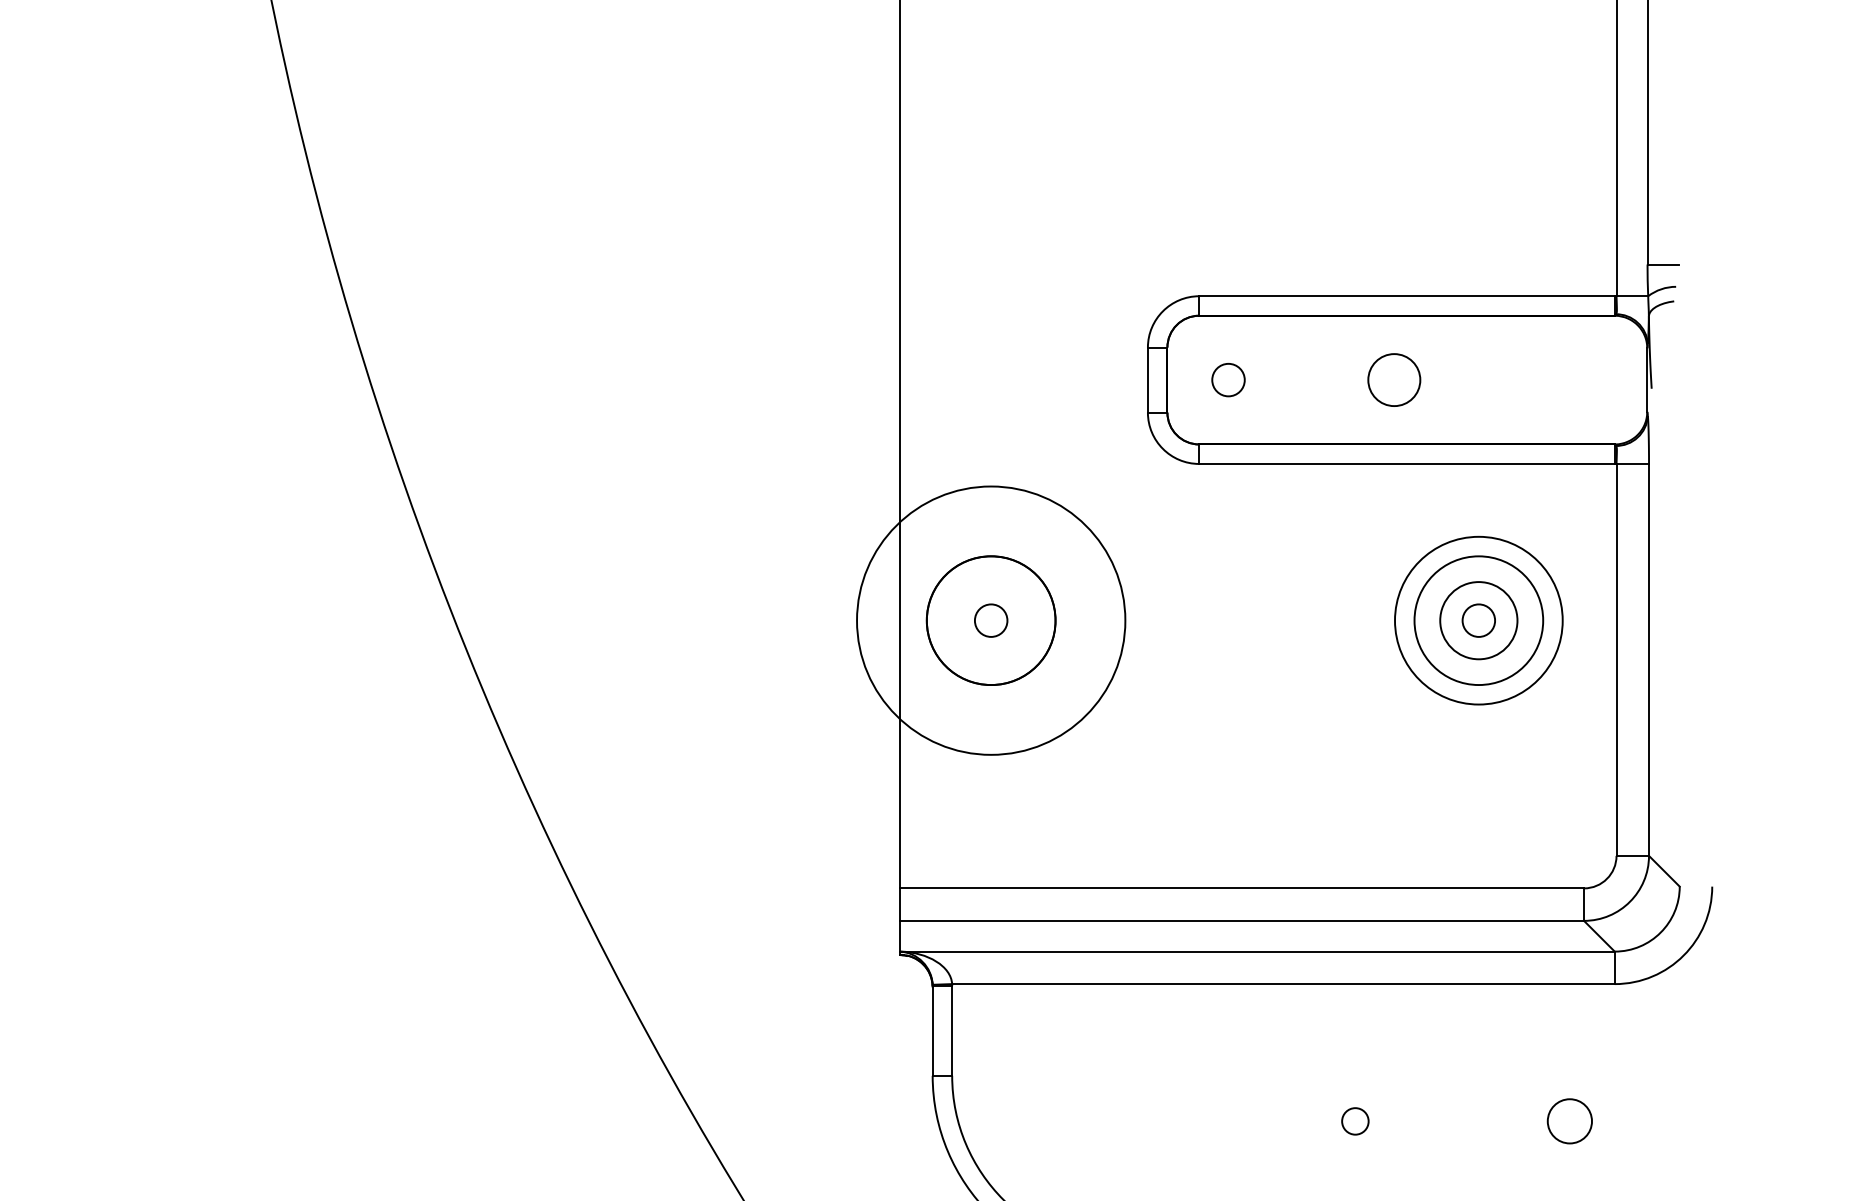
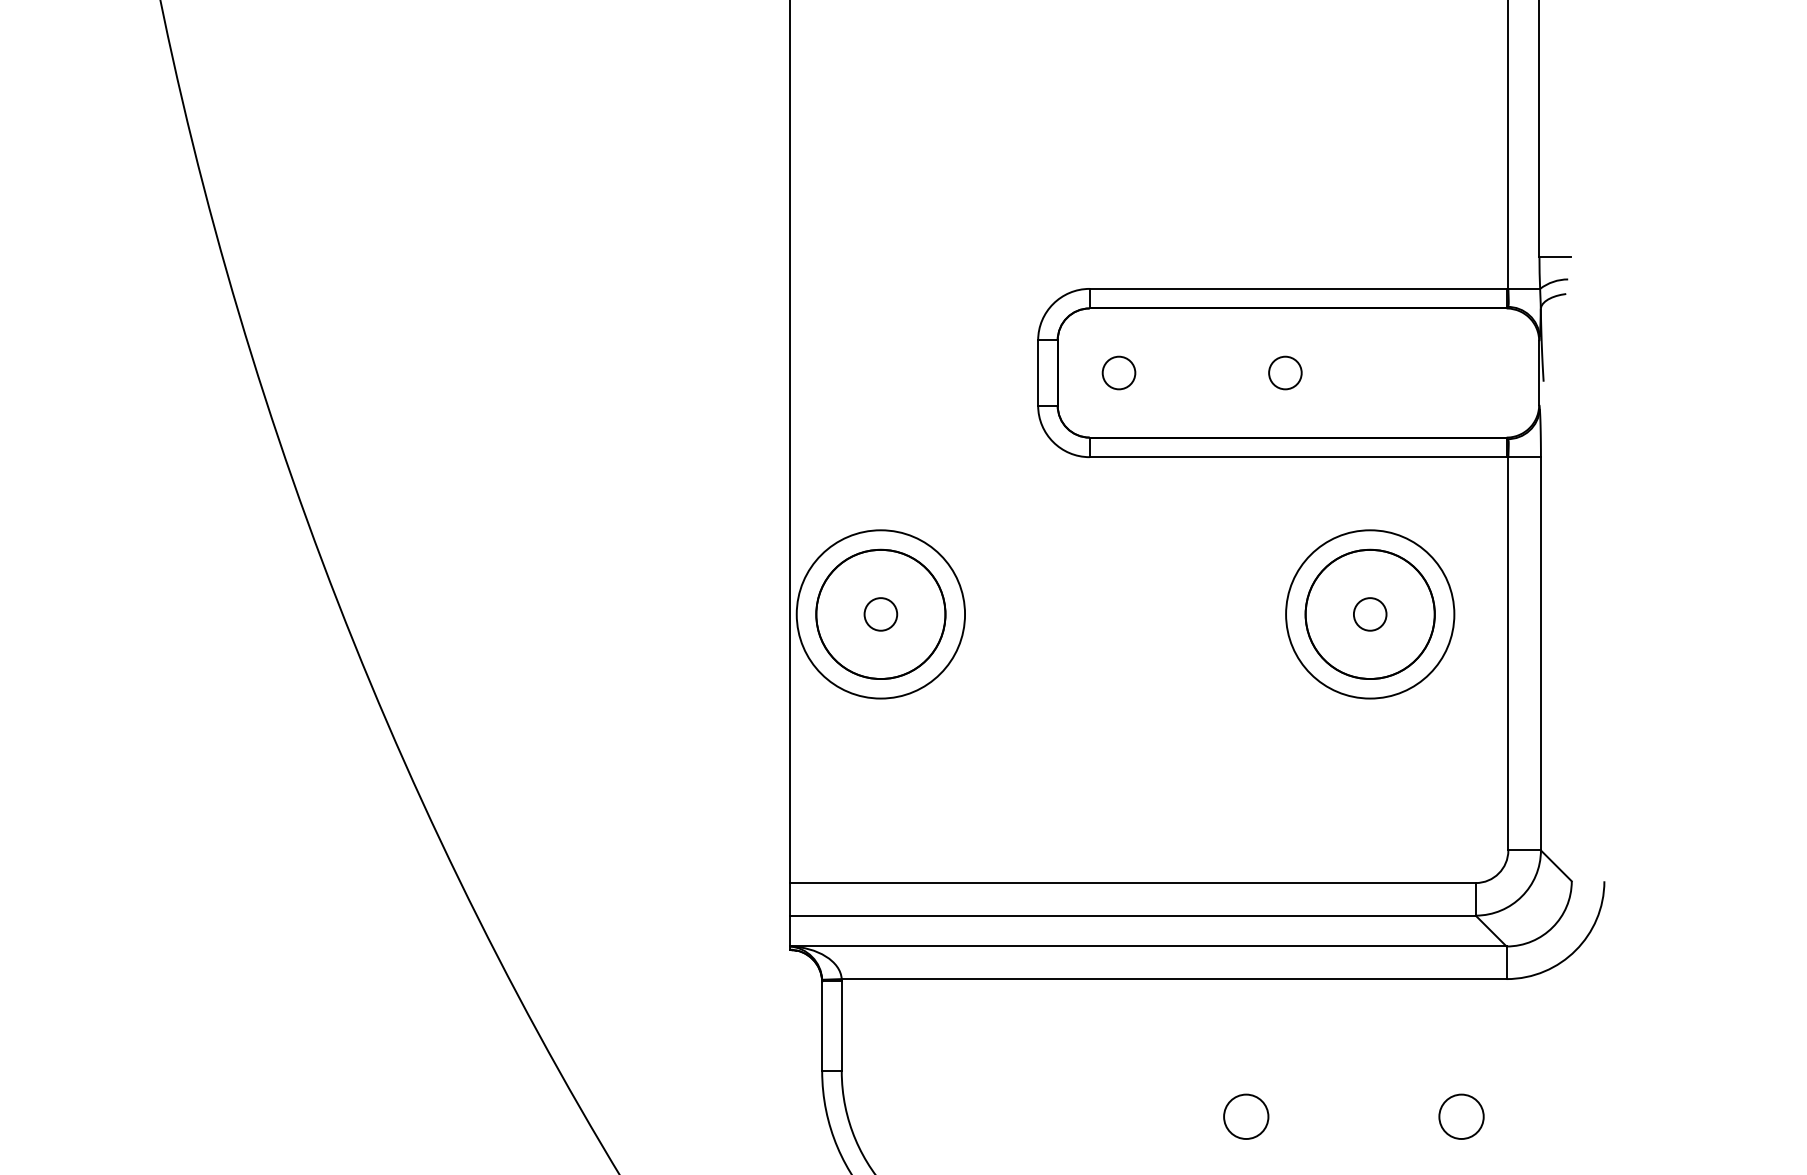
circle: (1394, 379) -> (1285, 372), size x0.62
circle: (991, 620) -> (881, 614), size x0.62
circle: (1478, 620) -> (1369, 614), size x1.67
circle: (1355, 1121) -> (1246, 1116), size x1.67

